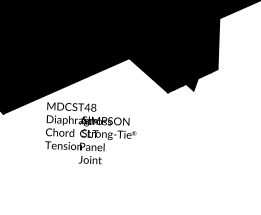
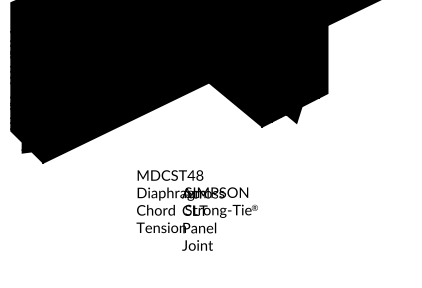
text: (90, 133) -> (196, 210), moved

